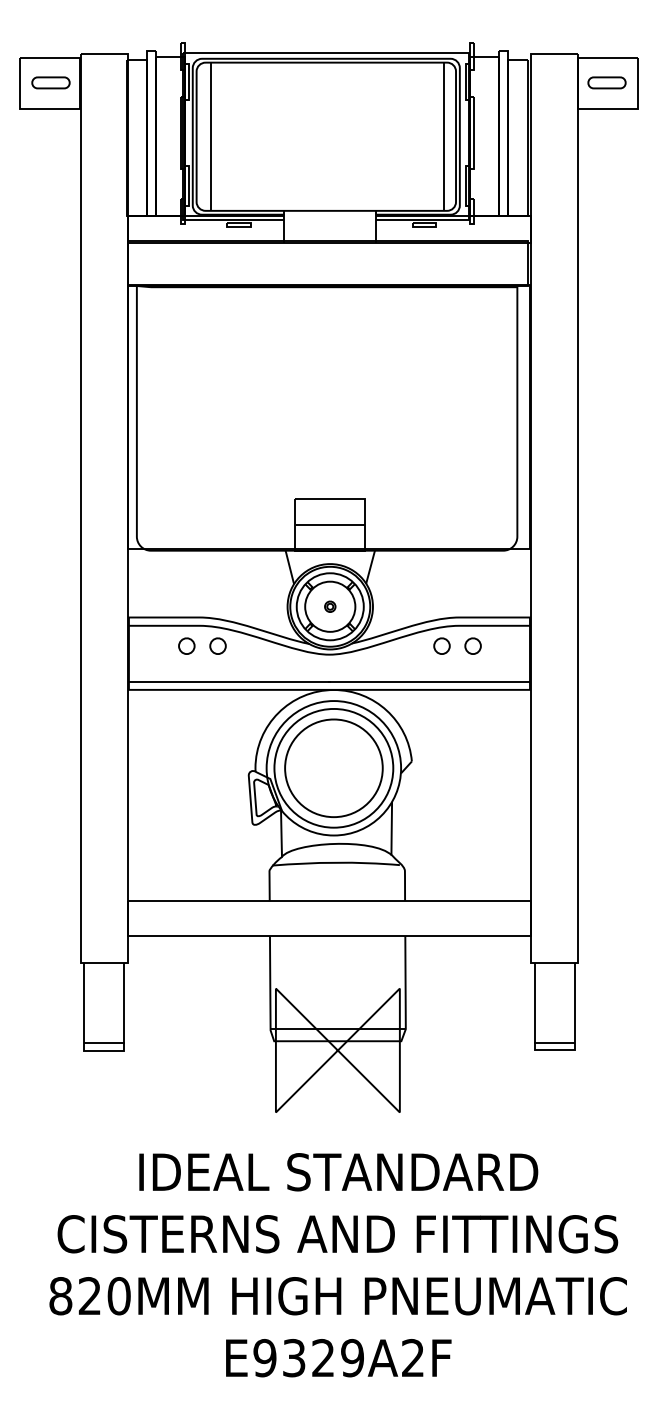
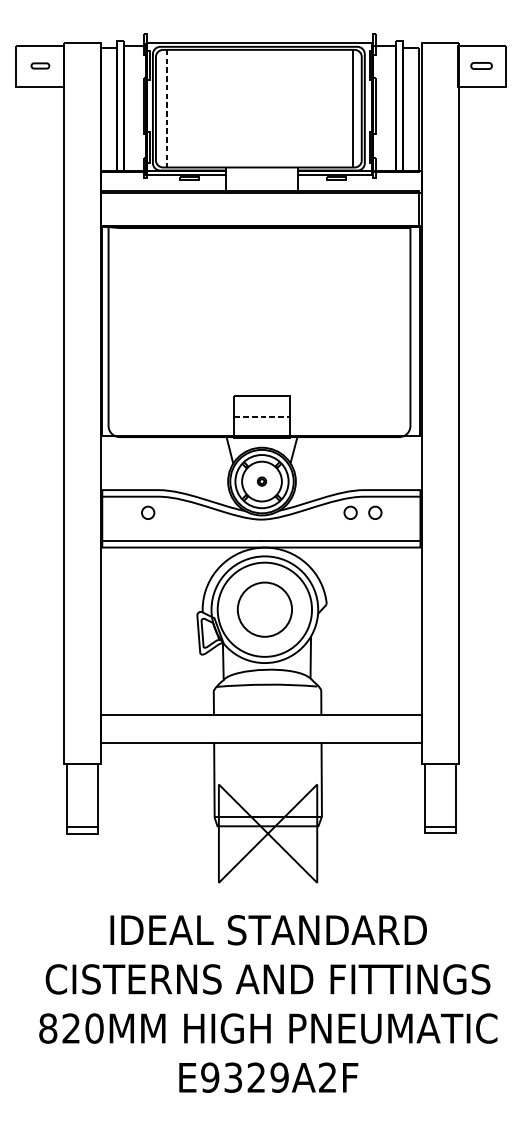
part: (50, 82) -> (40, 65), size x0.6
part: (606, 82) -> (481, 65), size x0.7
line: (210, 136) -> (166, 108), solid -> dashed
line: (330, 525) -> (262, 417), solid -> dashed
part: (217, 645) -> (172, 512), removed
part: (333, 767) -> (264, 609), size x0.7

